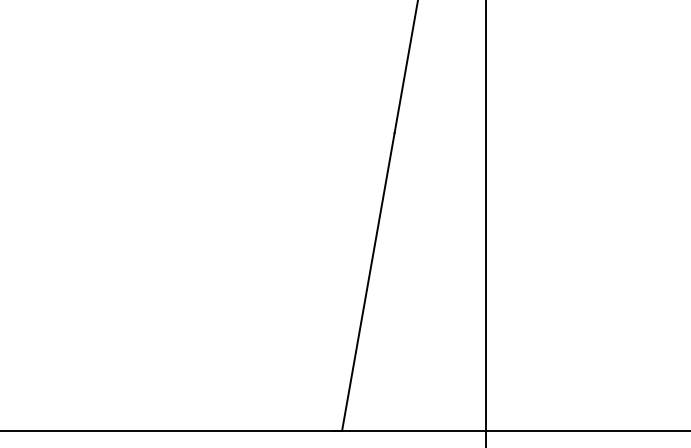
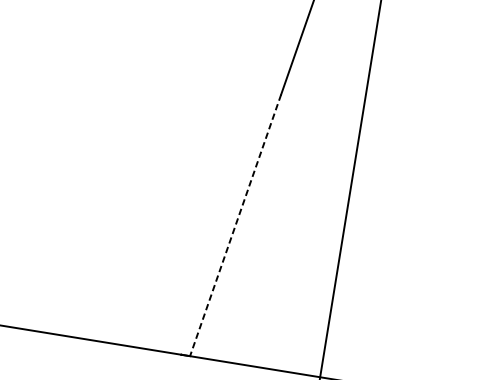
line: (368, 282) -> (235, 225), solid -> dashed

